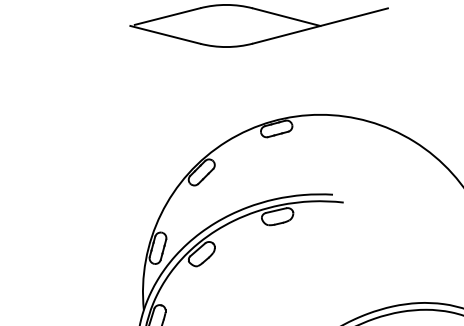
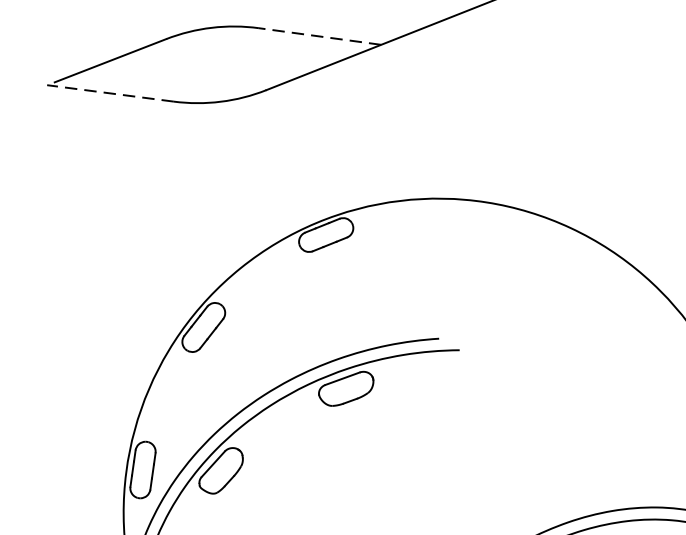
line: (286, 17) -> (319, 37), solid -> dashed
line: (164, 34) -> (108, 92), solid -> dashed

